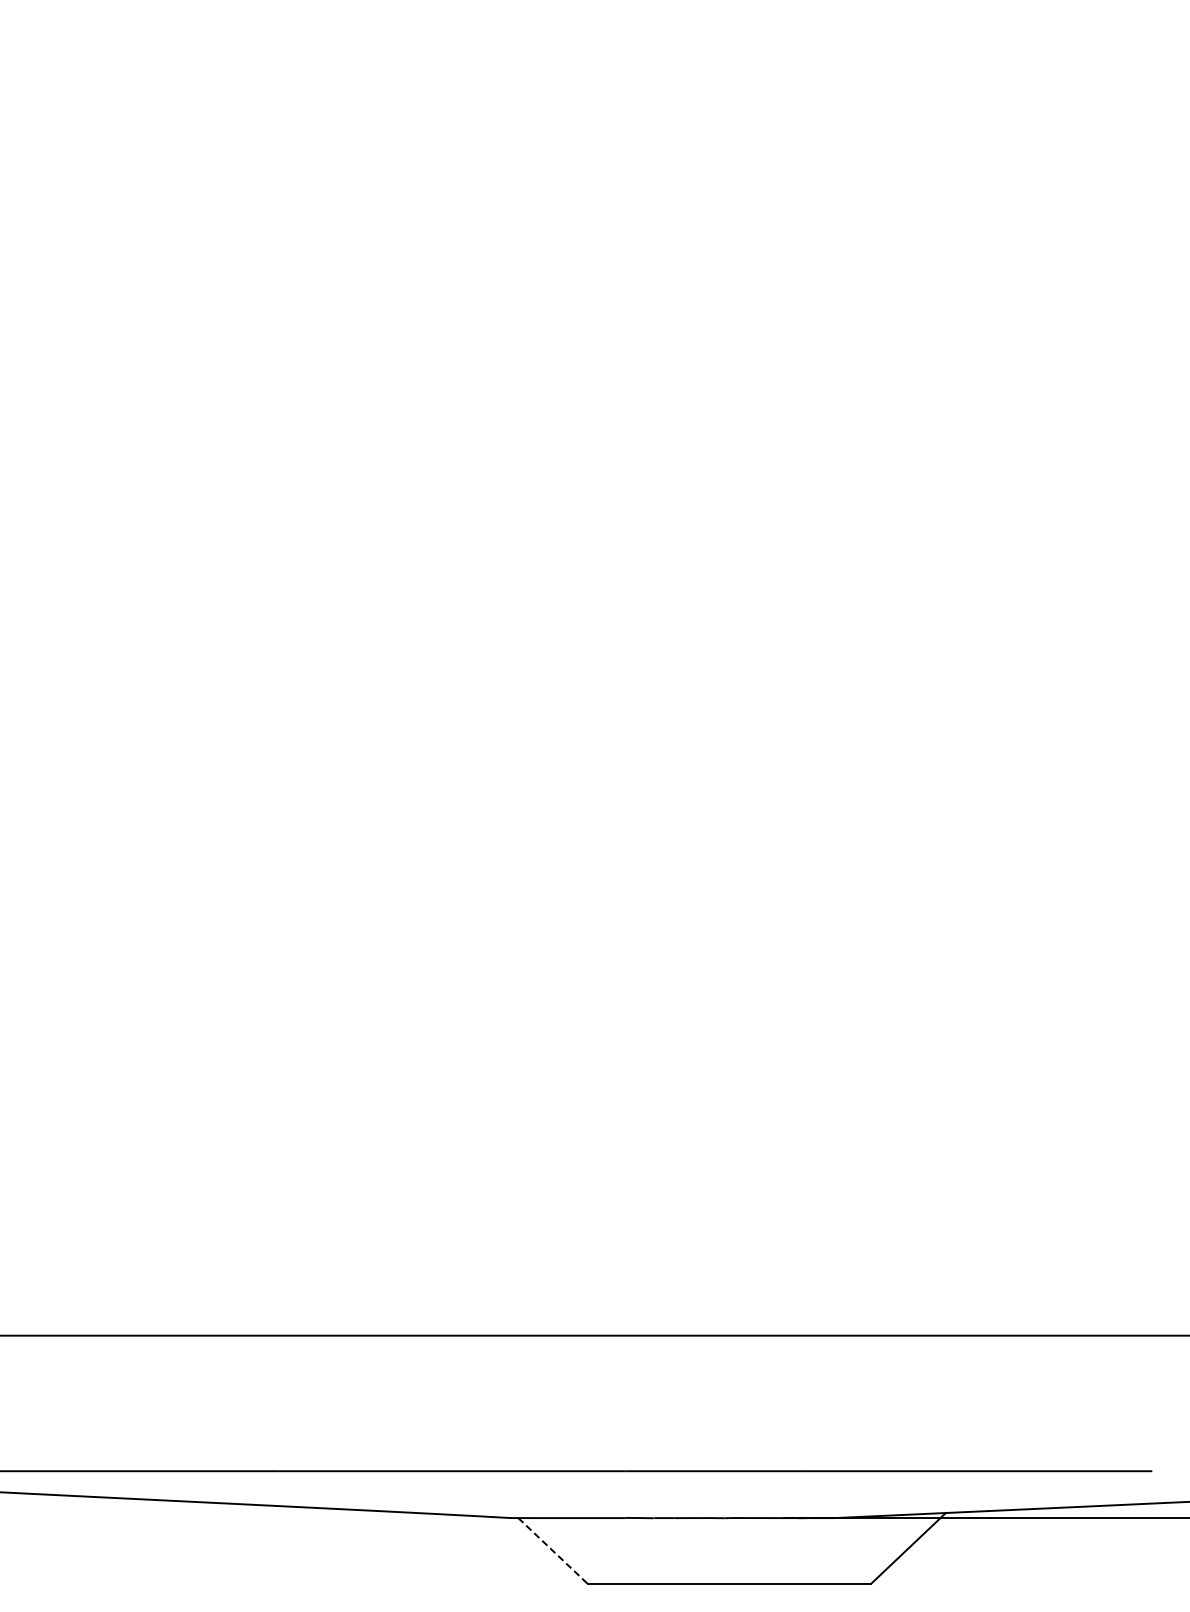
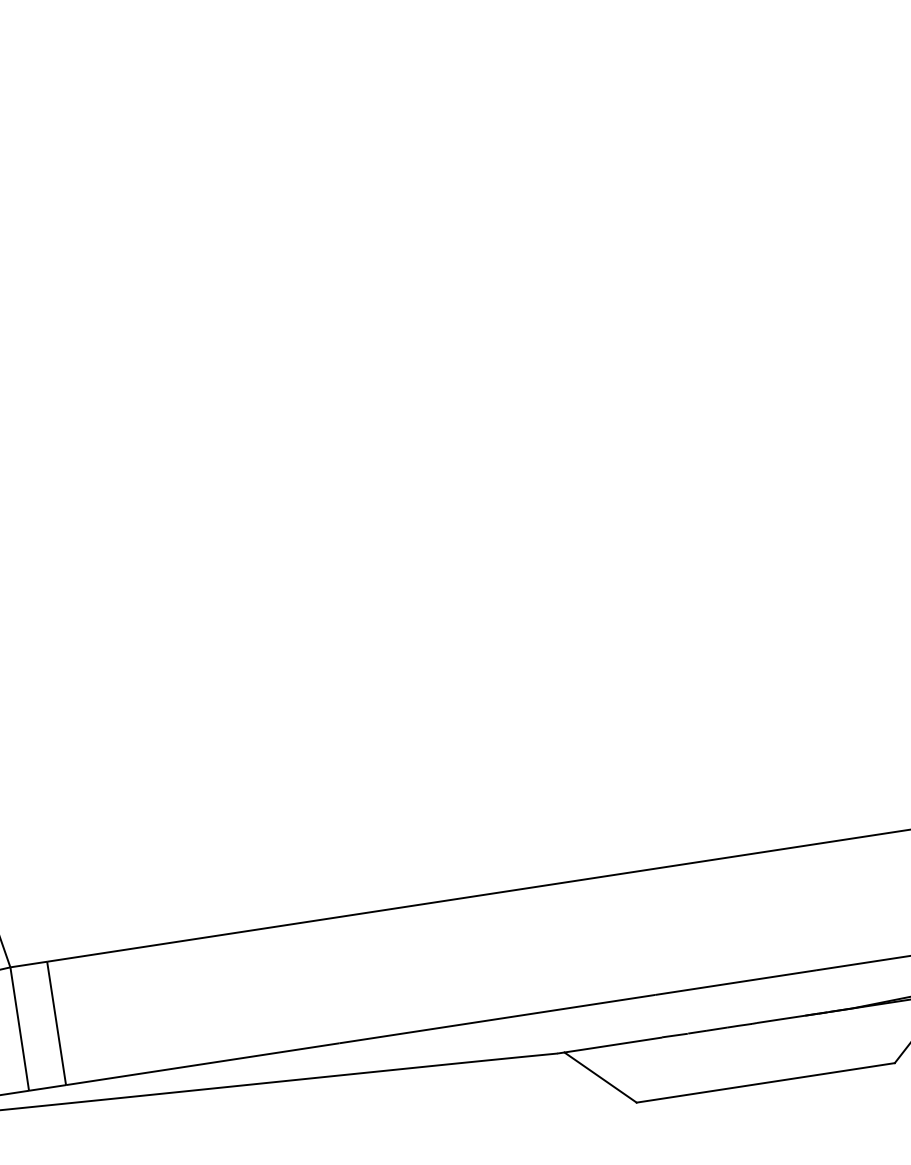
line: (552, 1550) -> (600, 1077), dashed -> solid

